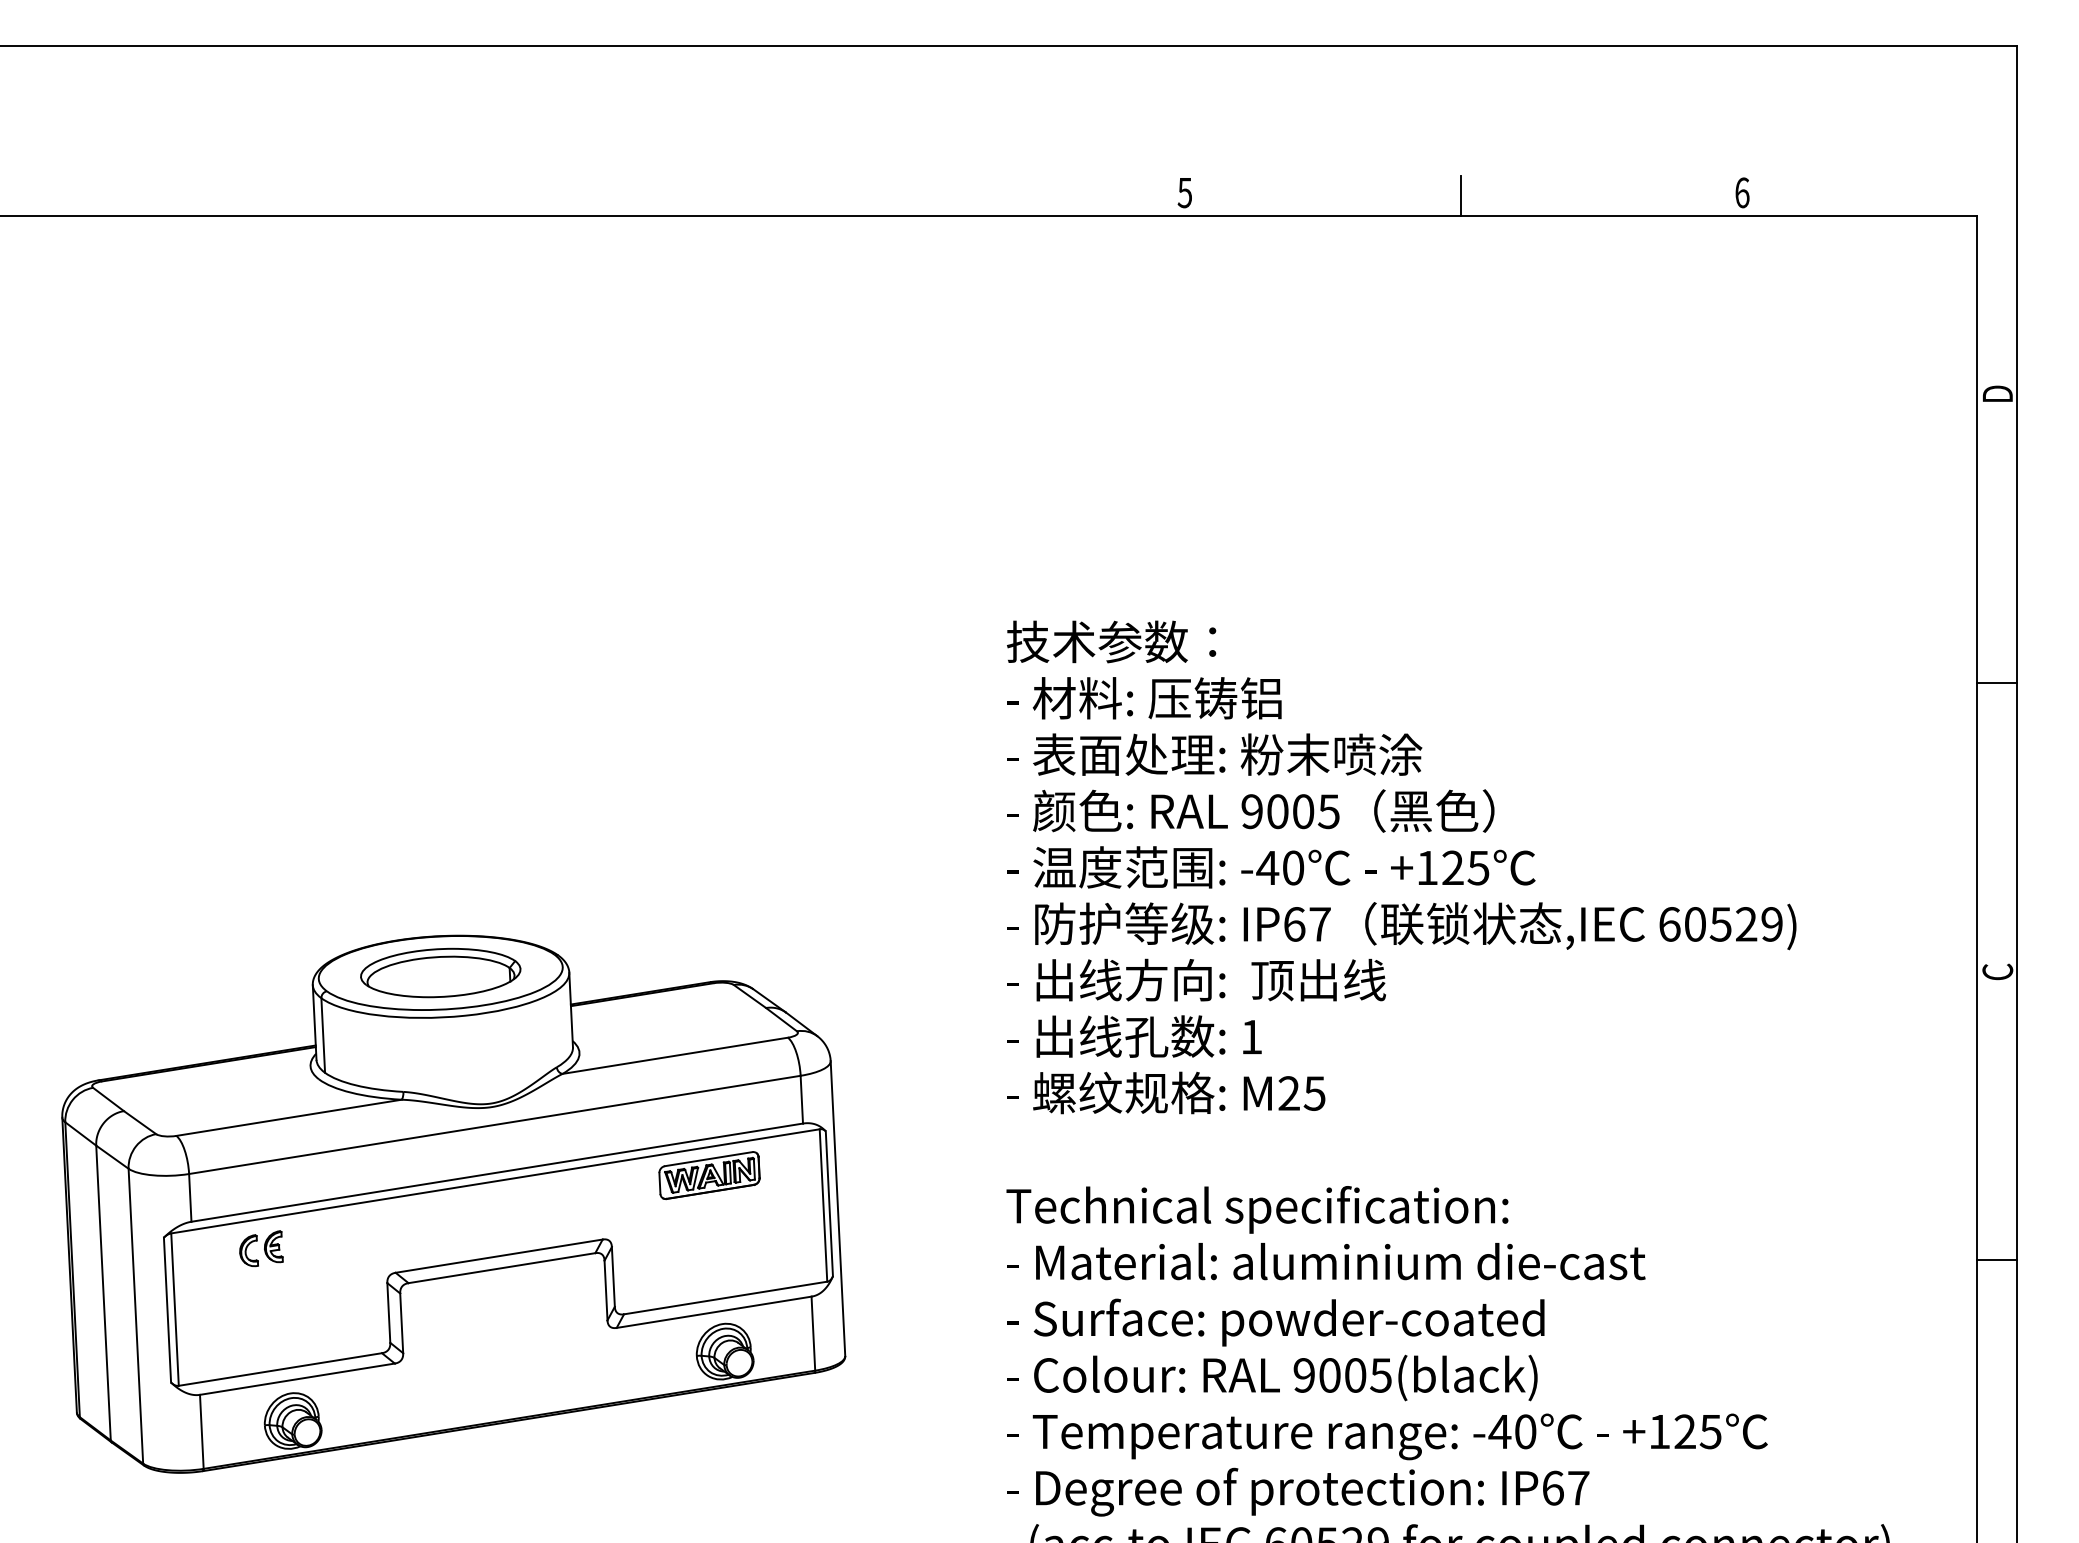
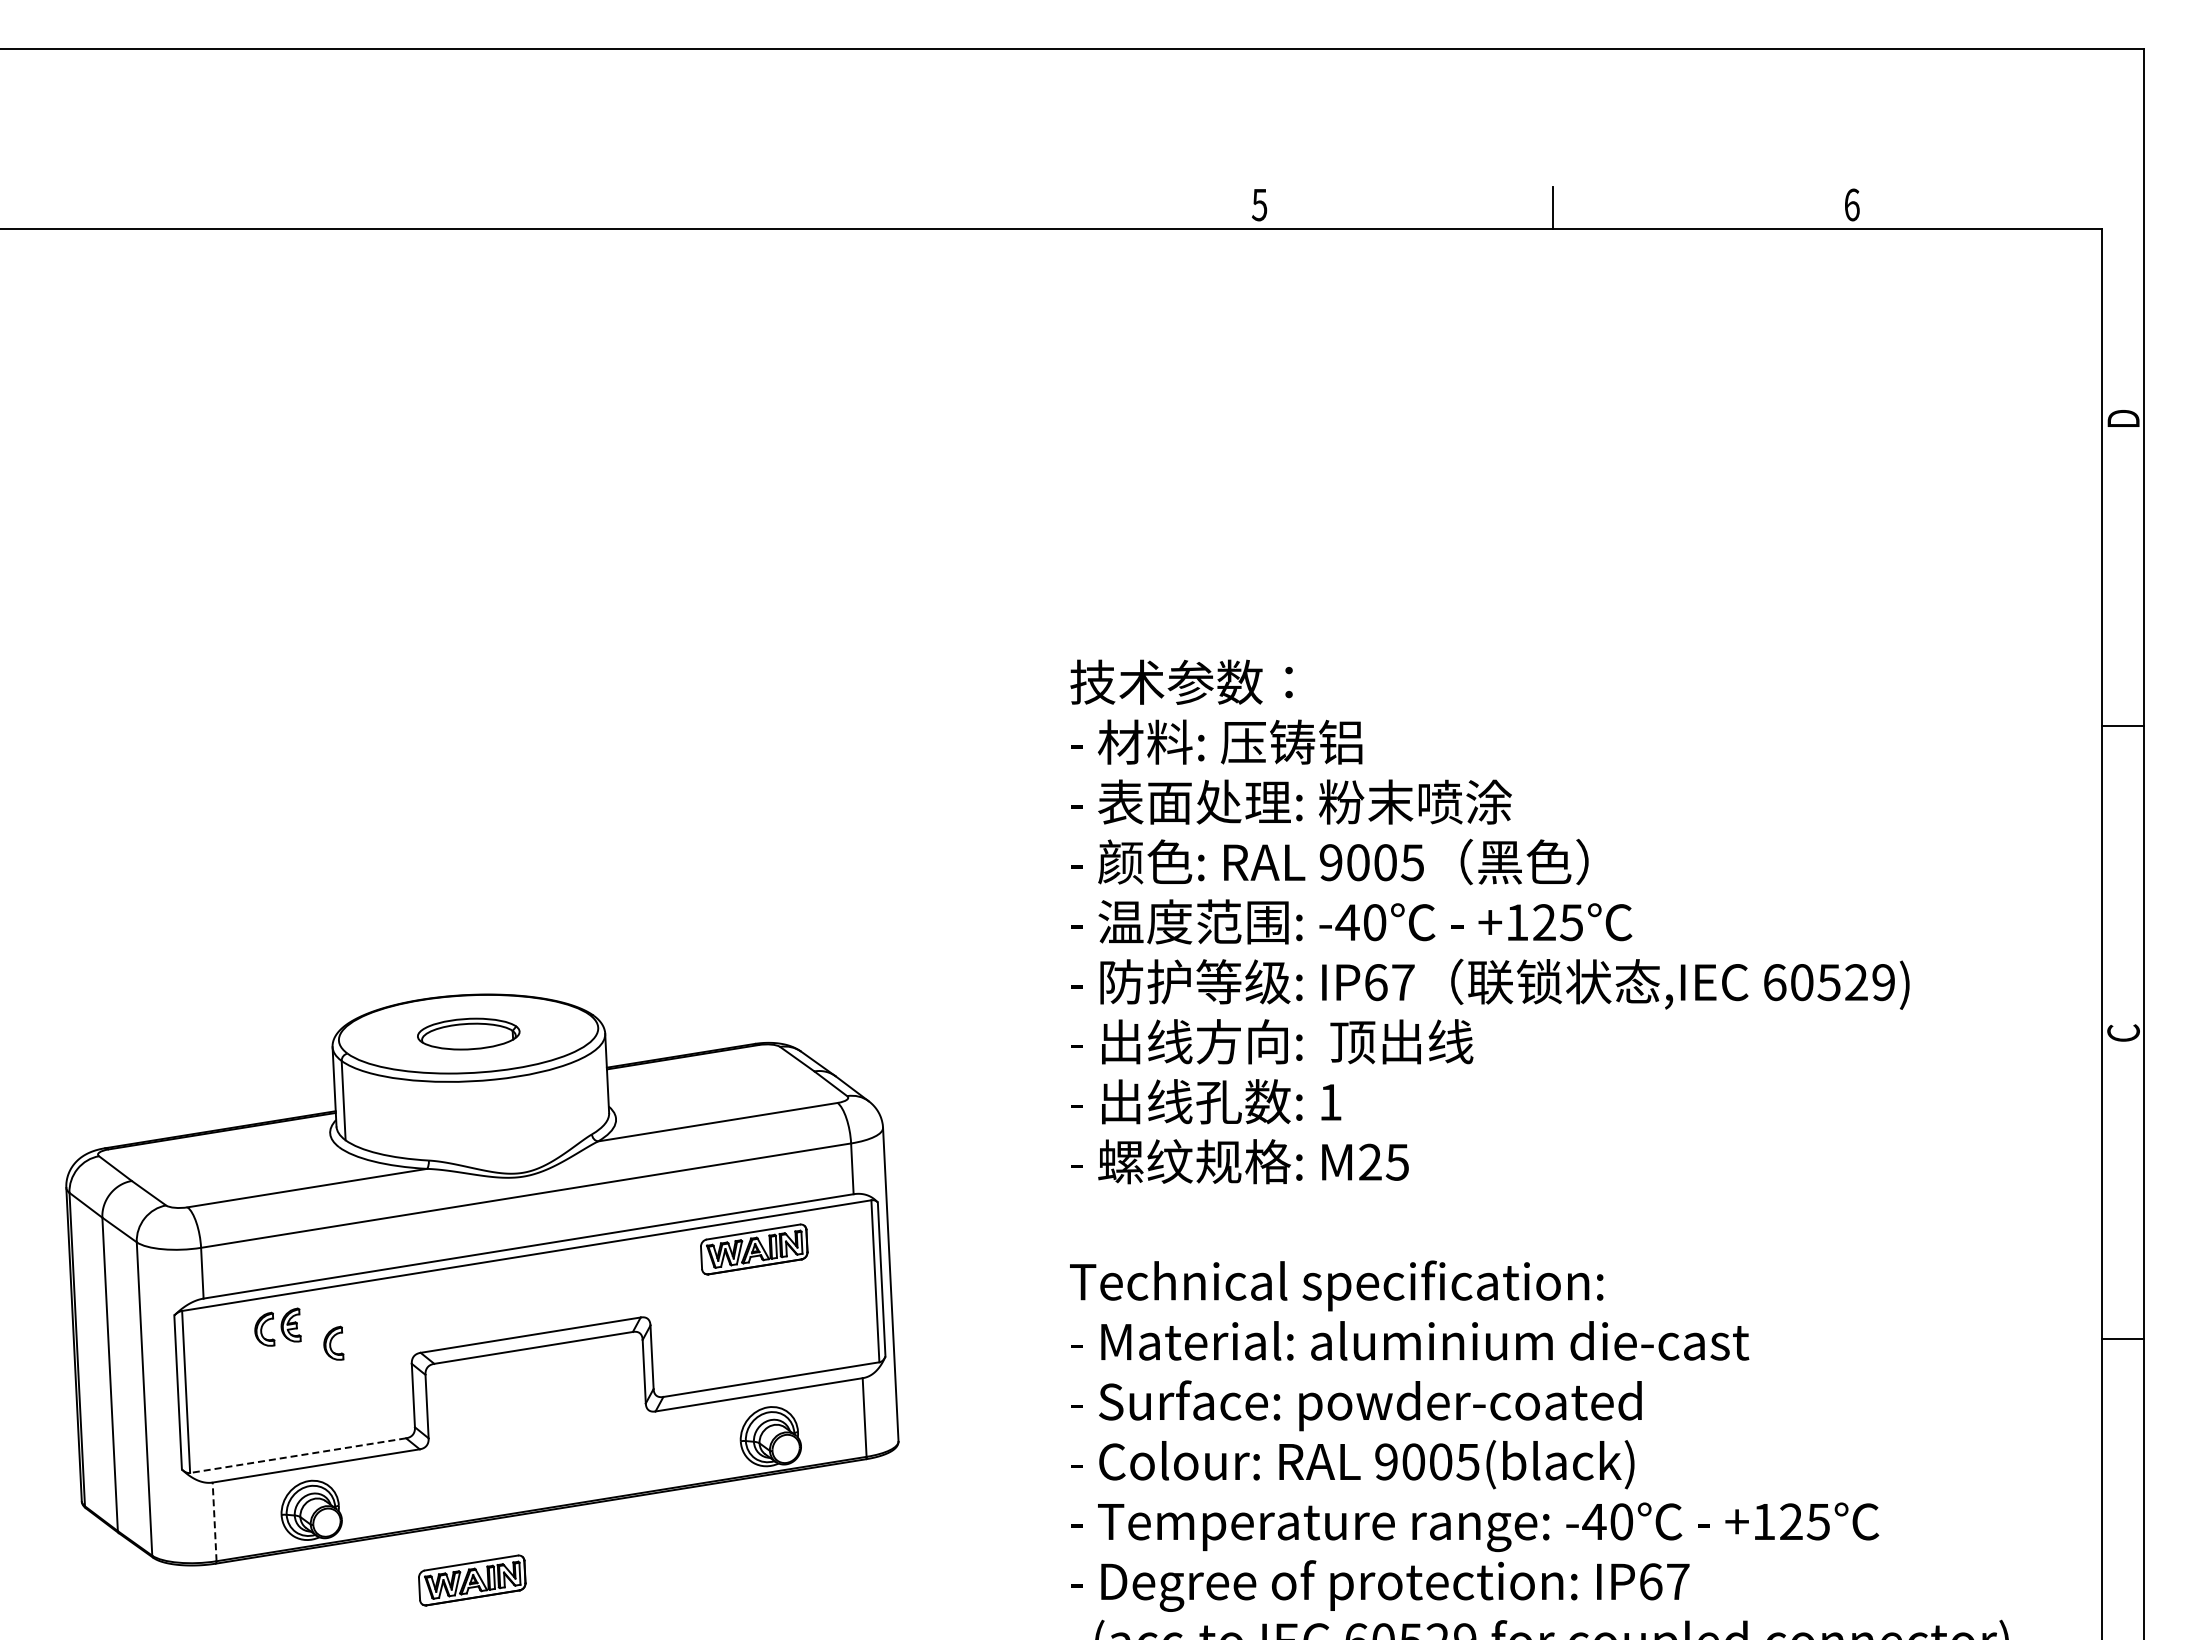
part: (440, 972) -> (468, 1033), size x0.6
part: (313, 1263) -> (333, 1342), added
line: (279, 1369) -> (297, 1455), solid -> dashed
line: (201, 1431) -> (214, 1521), solid -> dashed
part: (444, 1486) -> (472, 1580), added

